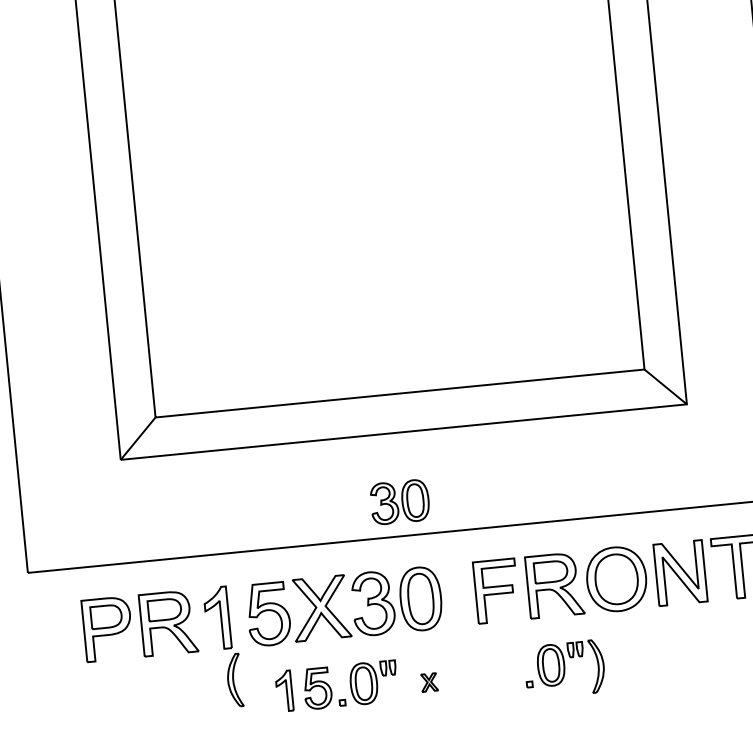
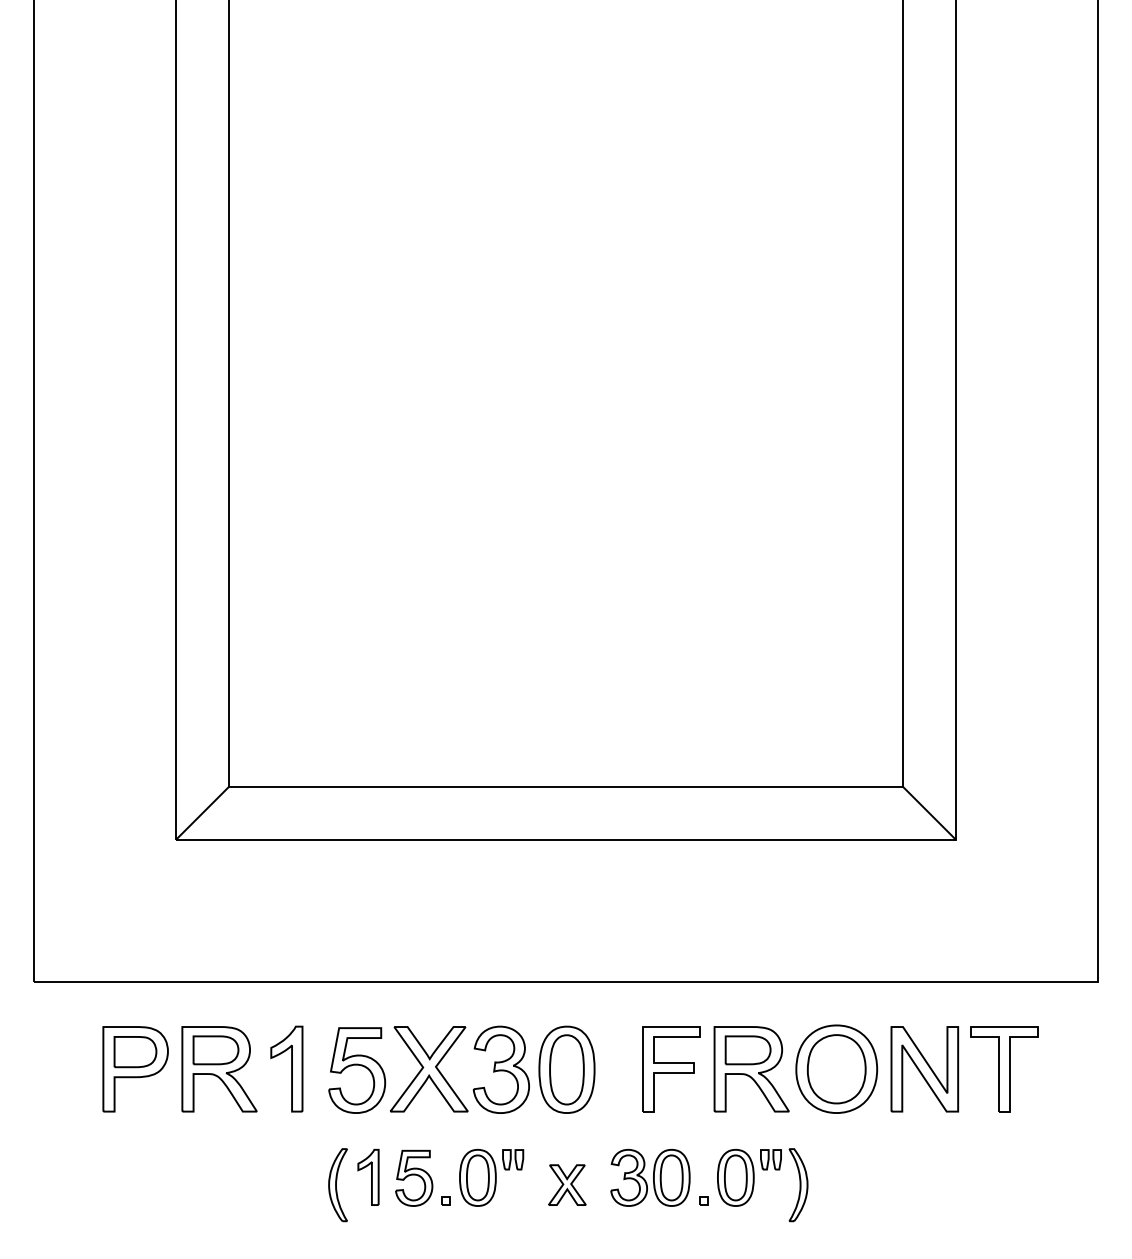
part: (400, 501) -> (650, 1177), moved
part: (234, 680) -> (337, 1185), moved
part: (429, 682) -> (567, 1184), size x1.67

